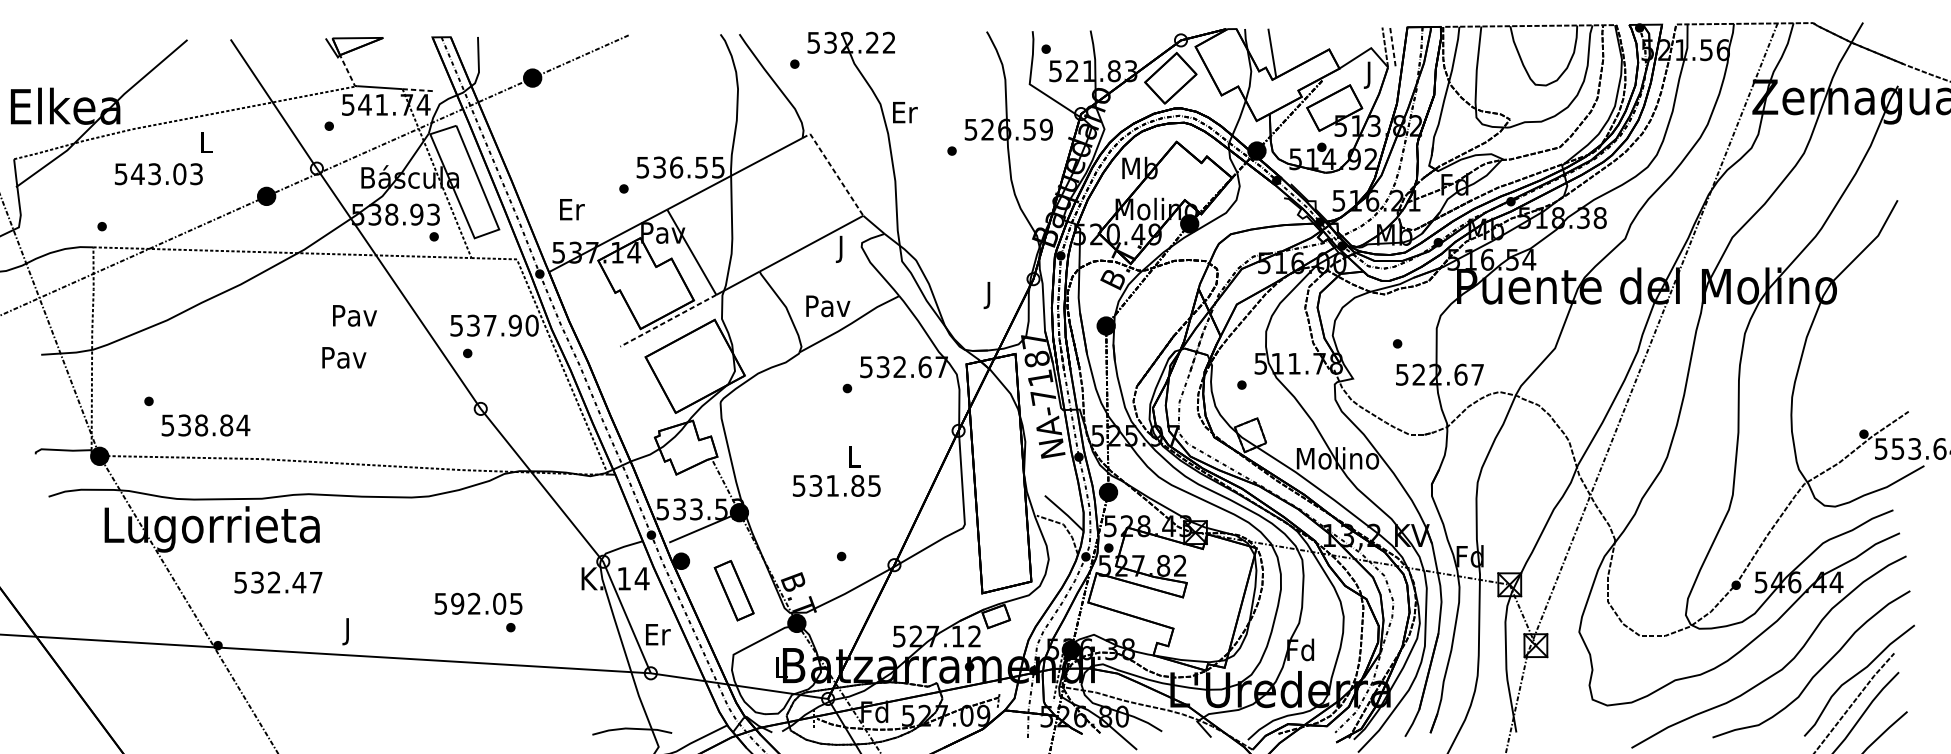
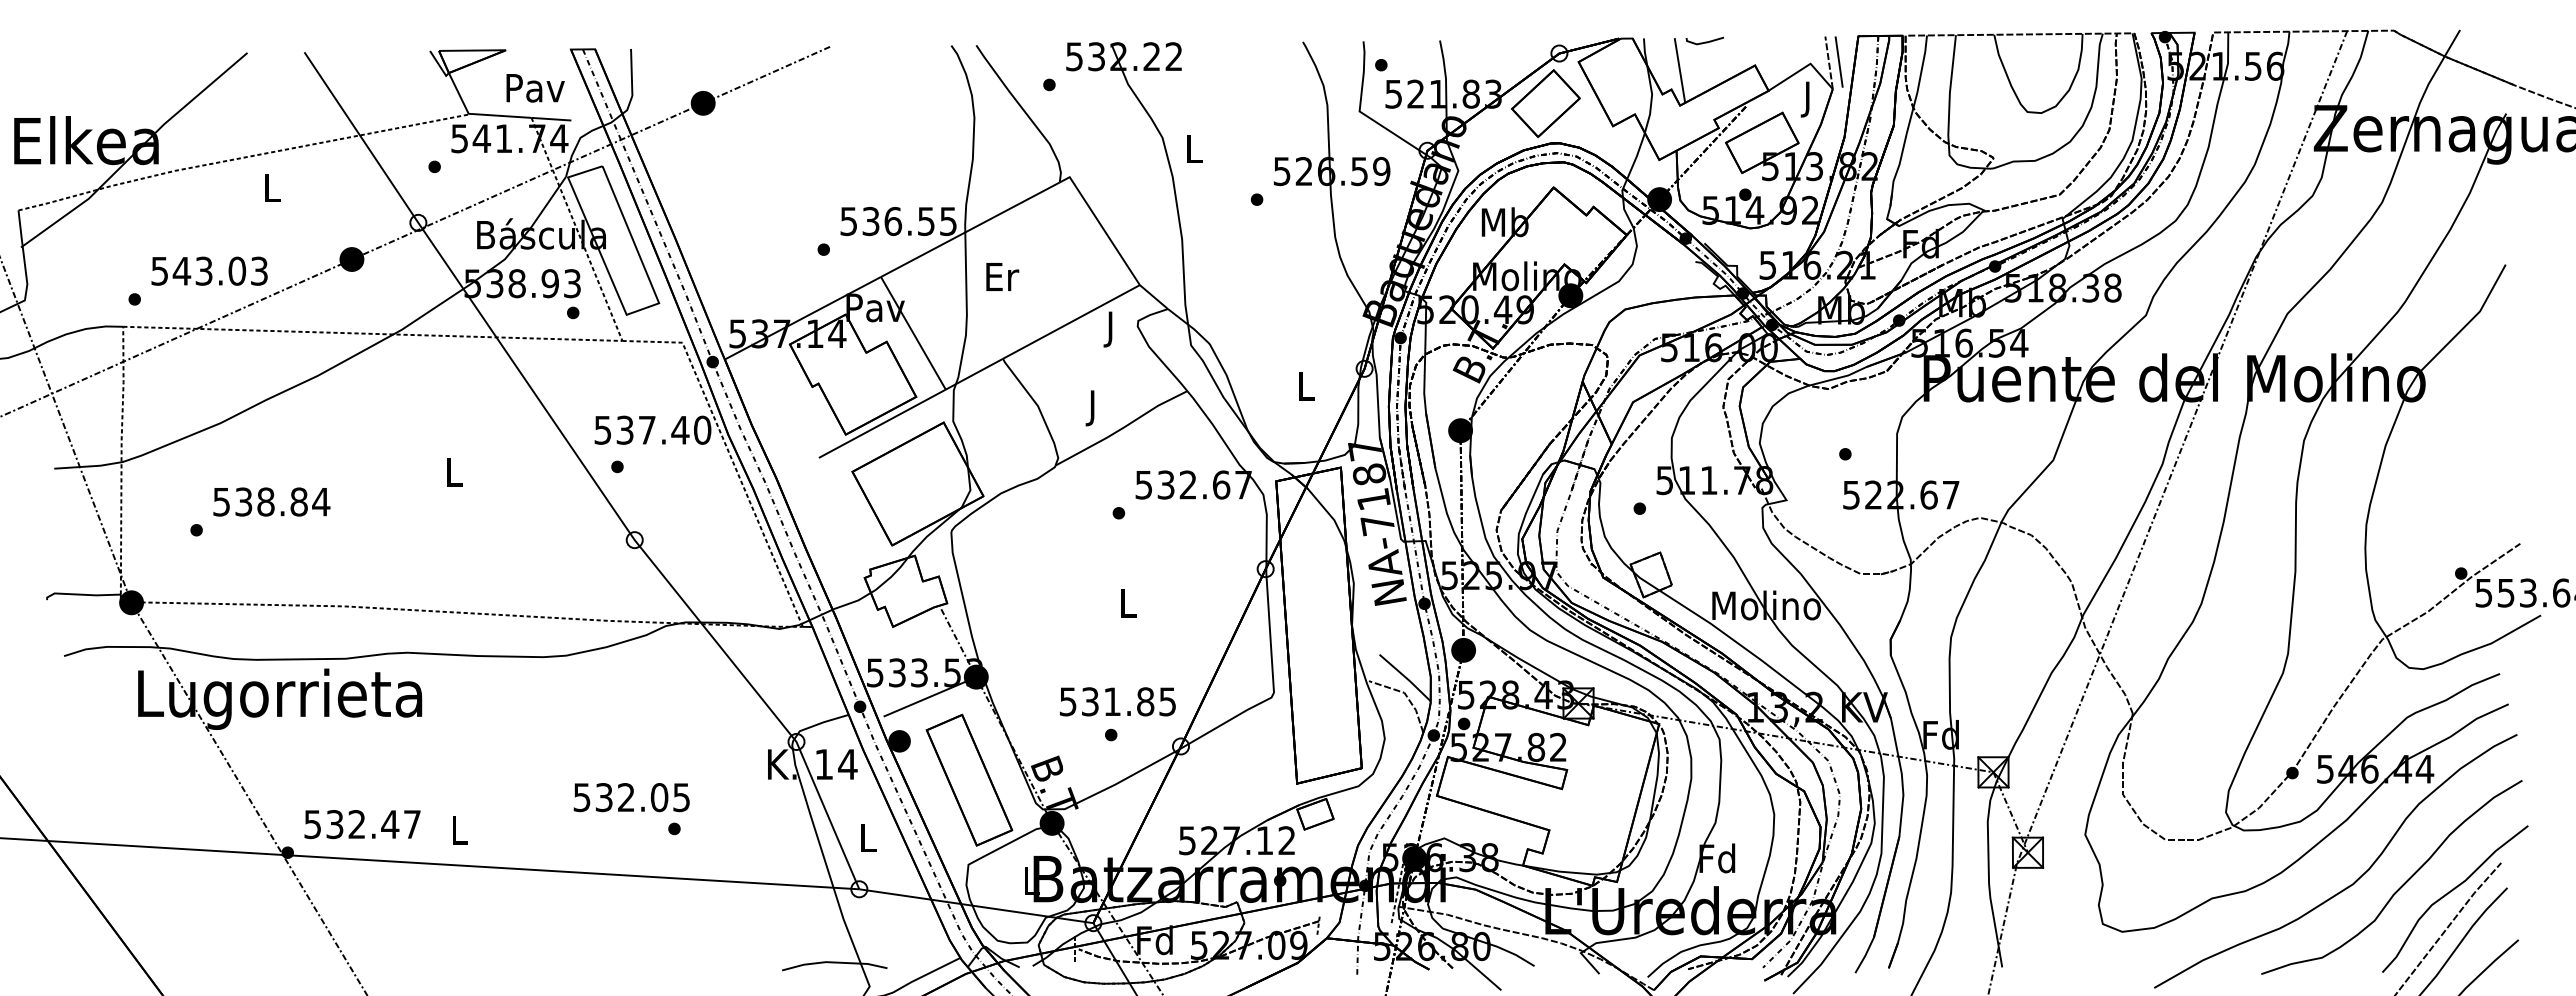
line: (1290, 31) -> (1704, 41), added
line: (1393, 47) -> (1839, 62), dashed -> solid
line: (348, 72) -> (459, 95), dashed -> solid
line: (417, 90) -> (551, 119), dashed -> solid
text: (905, 112) -> (1195, 148), Er -> L
line: (834, 170) -> (1101, 225), dashed -> solid
text: (158, 173) -> (209, 270), moved
text: (572, 209) -> (1002, 276), moved
text: (989, 295) -> (1306, 390), J -> L
text: (828, 309) -> (1093, 408), Pav -> J
text: (354, 316) -> (535, 88), moved
line: (667, 321) -> (881, 424), dashed -> solid
text: (515, 325) -> (680, 429), 537.90 -> 537.40
text: (344, 357) -> (454, 472), Pav -> L
text: (205, 425) -> (271, 501), moved
text: (836, 485) -> (1117, 701), moved
text: (278, 582) -> (362, 824), moved
part: (734, 590) -> (969, 779), size x1.67
text: (457, 603) -> (603, 797), 592.05 -> 532.05
text: (348, 631) -> (459, 834), J -> L
text: (657, 634) -> (868, 838), Er -> L

